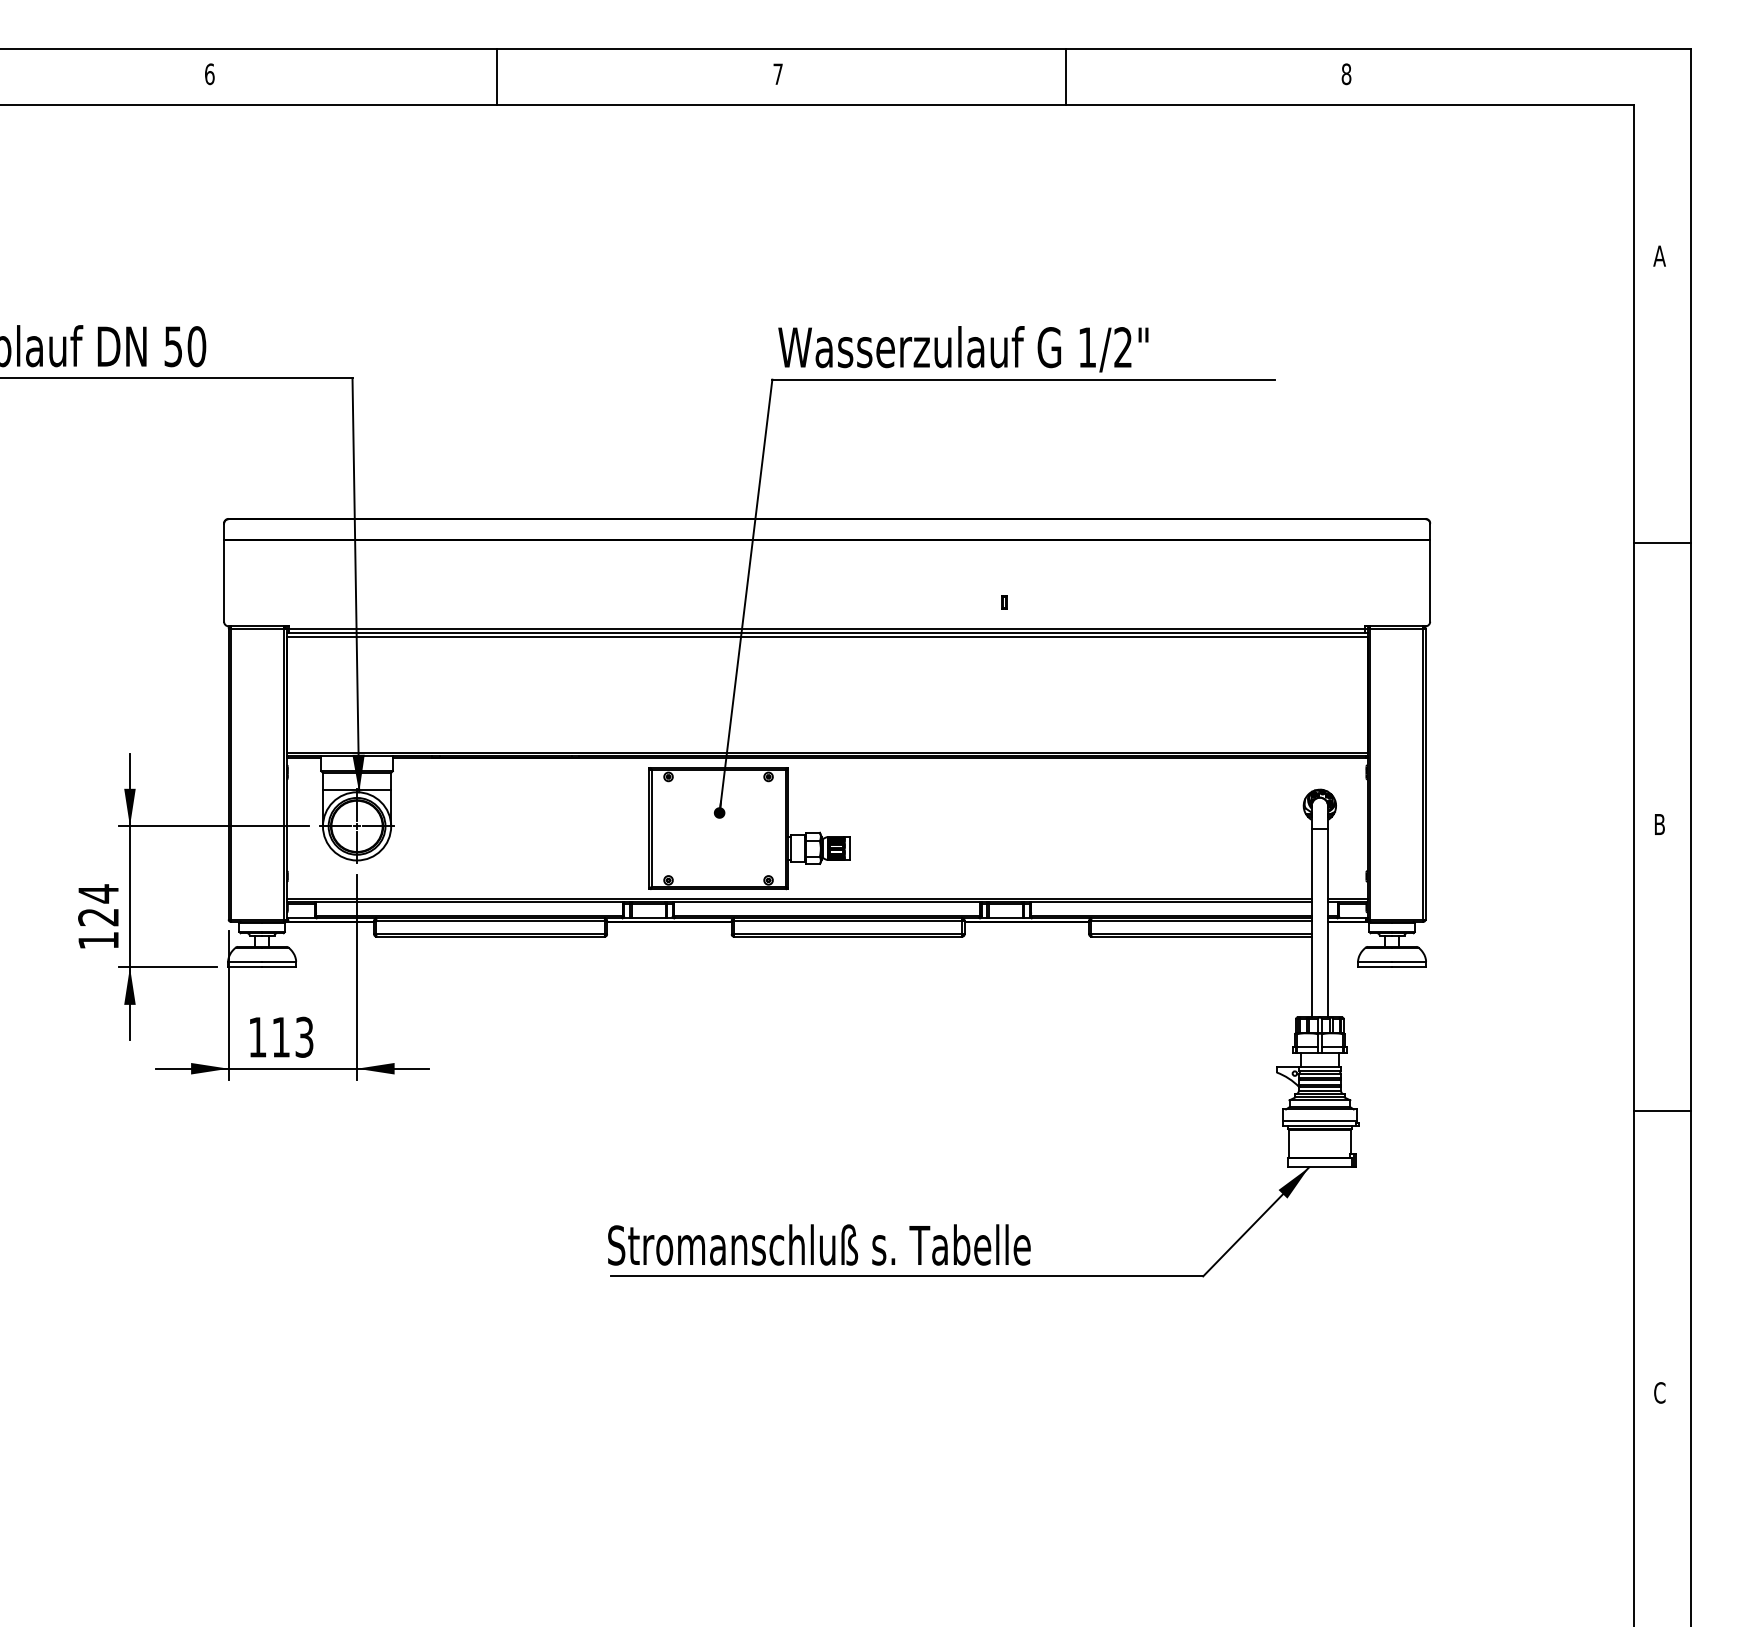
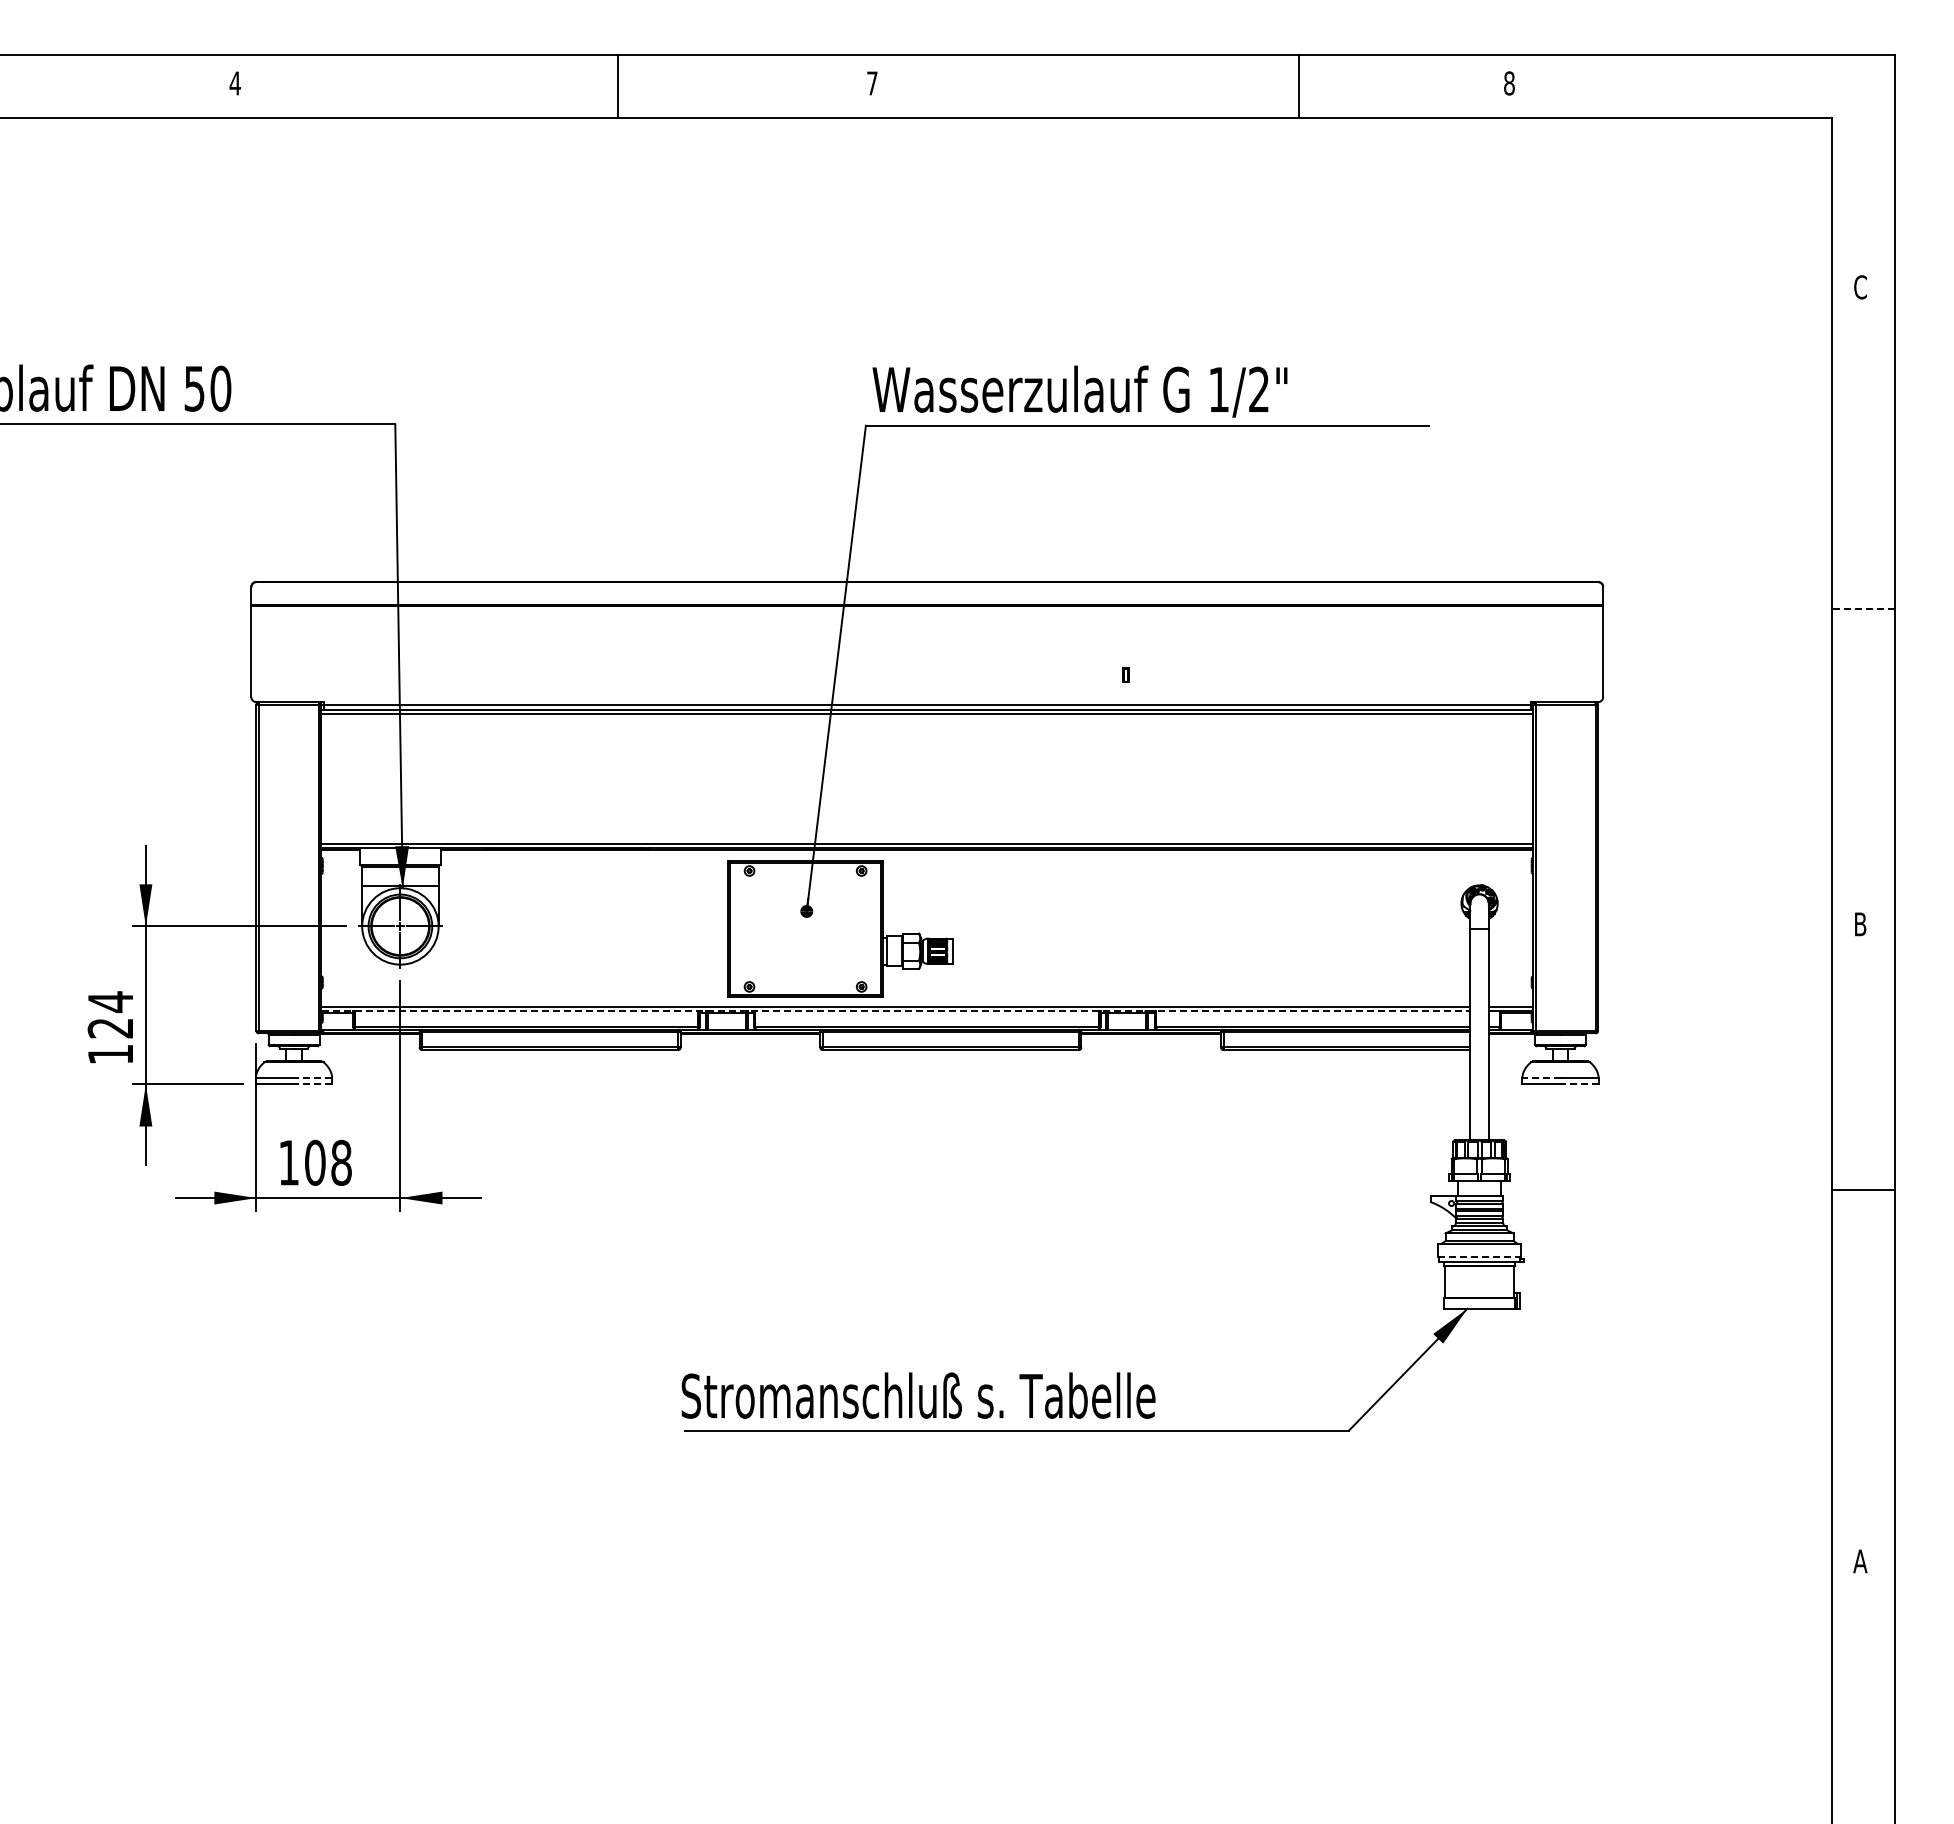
text: (209, 74) -> (235, 83), 6 -> 4
line: (497, 76) -> (617, 86), moved
line: (1065, 76) -> (1298, 86), moved
text: (1659, 256) -> (1860, 287), A -> C
line: (1662, 542) -> (1863, 608), solid -> dashed
line: (799, 902) -> (896, 1011), solid -> dashed
line: (278, 962) -> (312, 1078), solid -> dashed
line: (1374, 962) -> (1540, 1078), solid -> dashed
line: (278, 967) -> (312, 1084), solid -> dashed
line: (1409, 967) -> (1579, 1084), solid -> dashed
text: (292, 1036) -> (328, 1162), 113 -> 108
line: (1662, 1111) -> (1863, 1189), moved
line: (1319, 1121) -> (1479, 1257), solid -> dashed
text: (1659, 1392) -> (1860, 1561), C -> A

